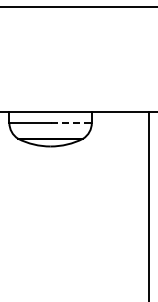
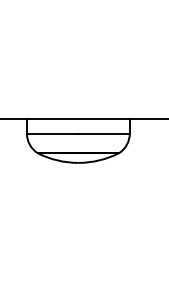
line: (71, 123) -> (104, 134), dashed -> solid

